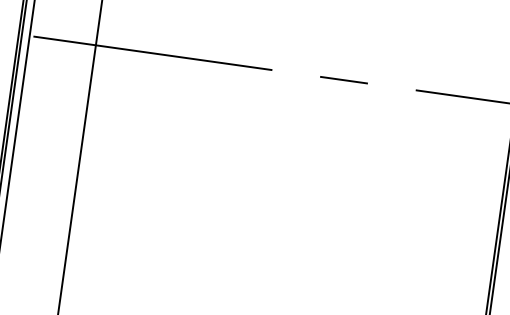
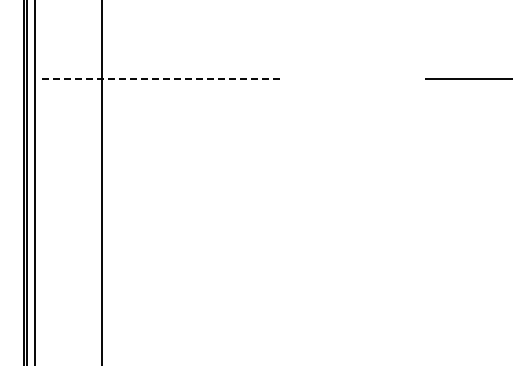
line: (152, 53) -> (159, 79), solid -> dashed
line: (344, 79) -> (352, 78), removed

